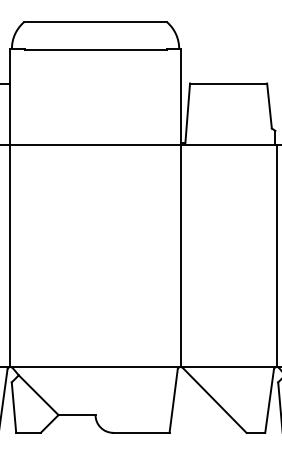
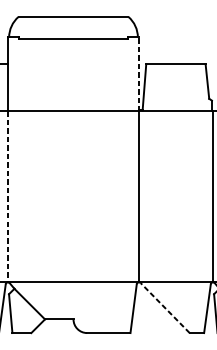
line: (180, 96) -> (138, 74), solid -> dashed
line: (10, 256) -> (8, 197), solid -> dashed
line: (214, 400) -> (165, 308), solid -> dashed

